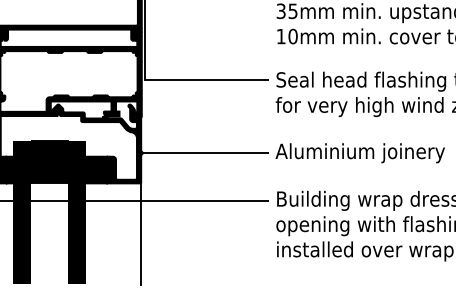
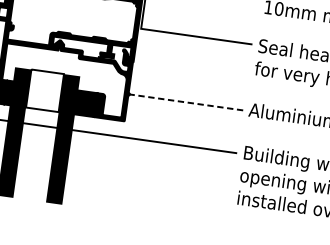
line: (205, 153) -> (186, 102), solid -> dashed
fill: (49, 161) -> (45, 90), removed
line: (141, 233) -> (118, 166), removed

